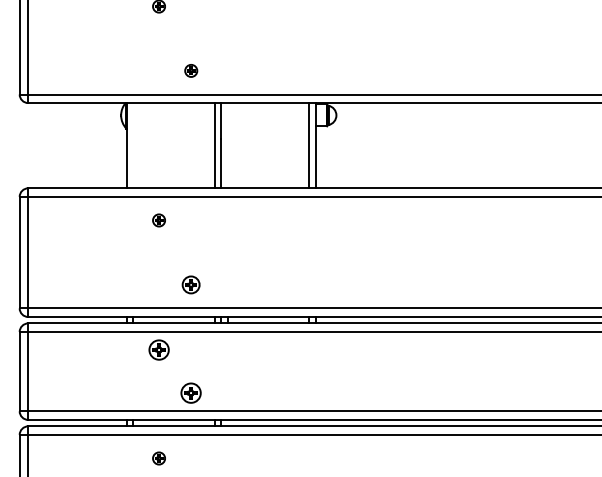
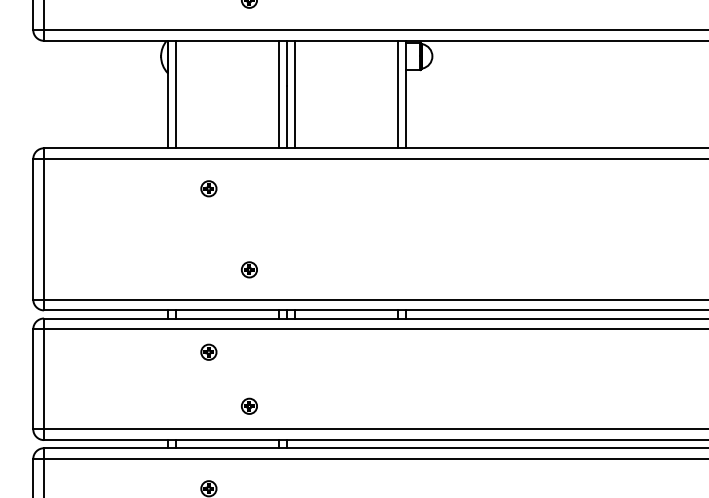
line: (133, 145) -> (176, 94), added
line: (227, 145) -> (295, 94), added
part: (191, 284) -> (249, 269), size x0.71
part: (158, 350) -> (208, 352), size x0.62
part: (191, 392) -> (249, 405), size x0.62

